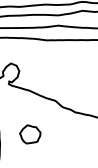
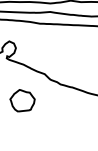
part: (30, 133) -> (22, 100), size x1.43

